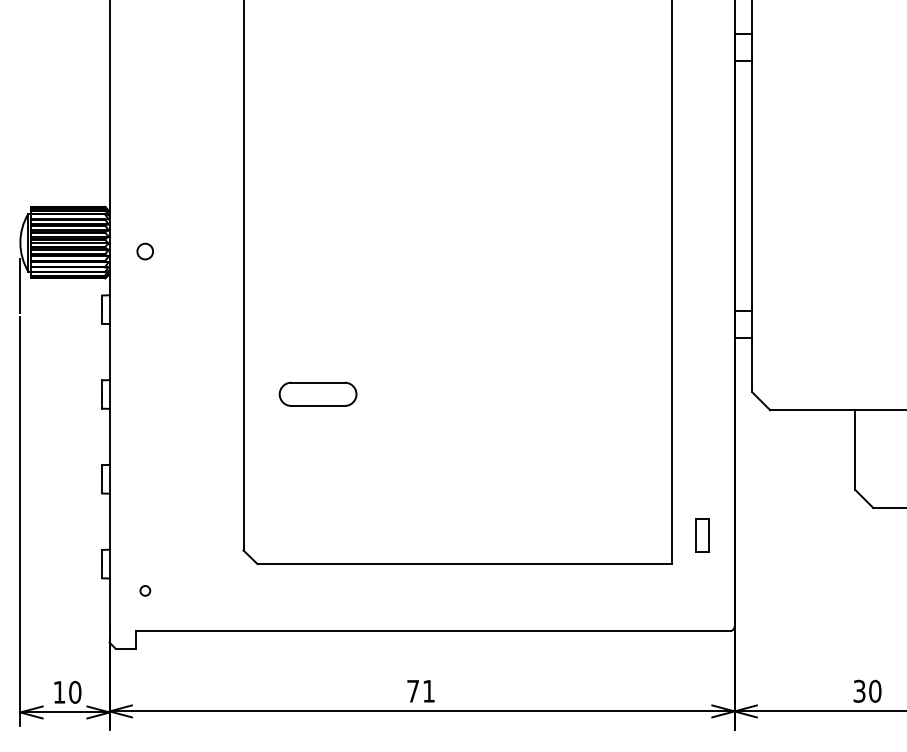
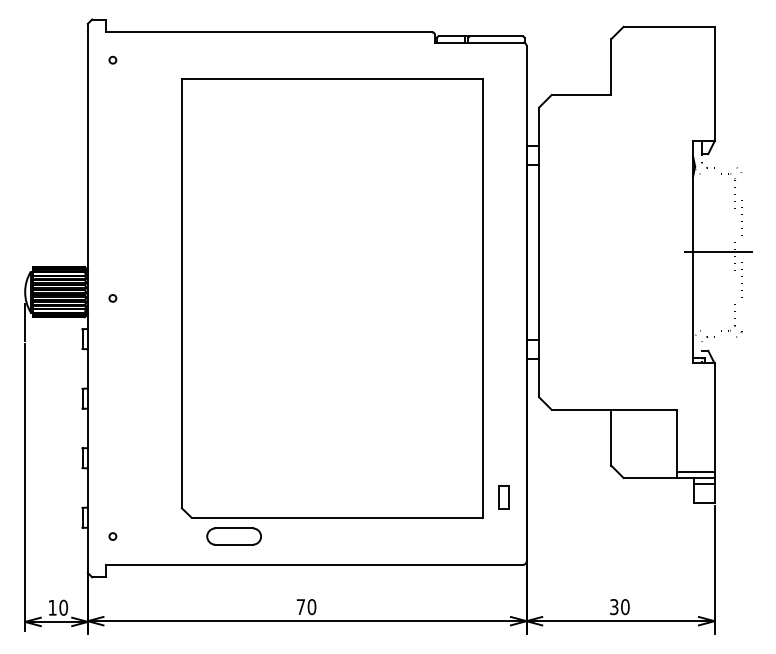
circle: (144, 251) -> (112, 298), size x0.62
part: (317, 394) -> (233, 536), moved
text: (428, 691) -> (311, 607), 71 -> 70

